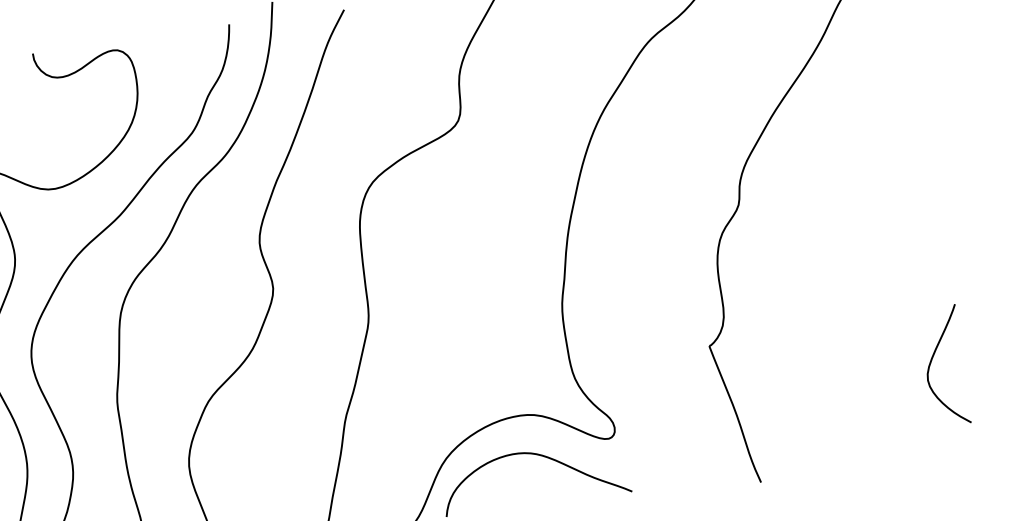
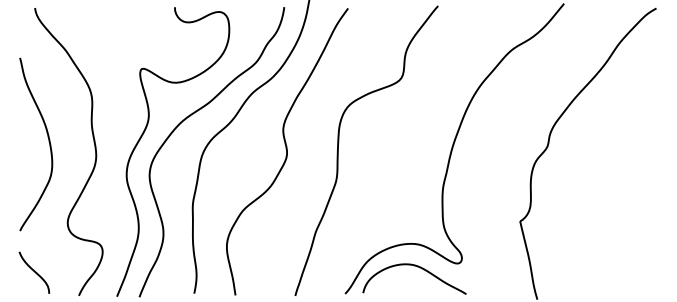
curve: (932, 363) -> (640, 248), removed

